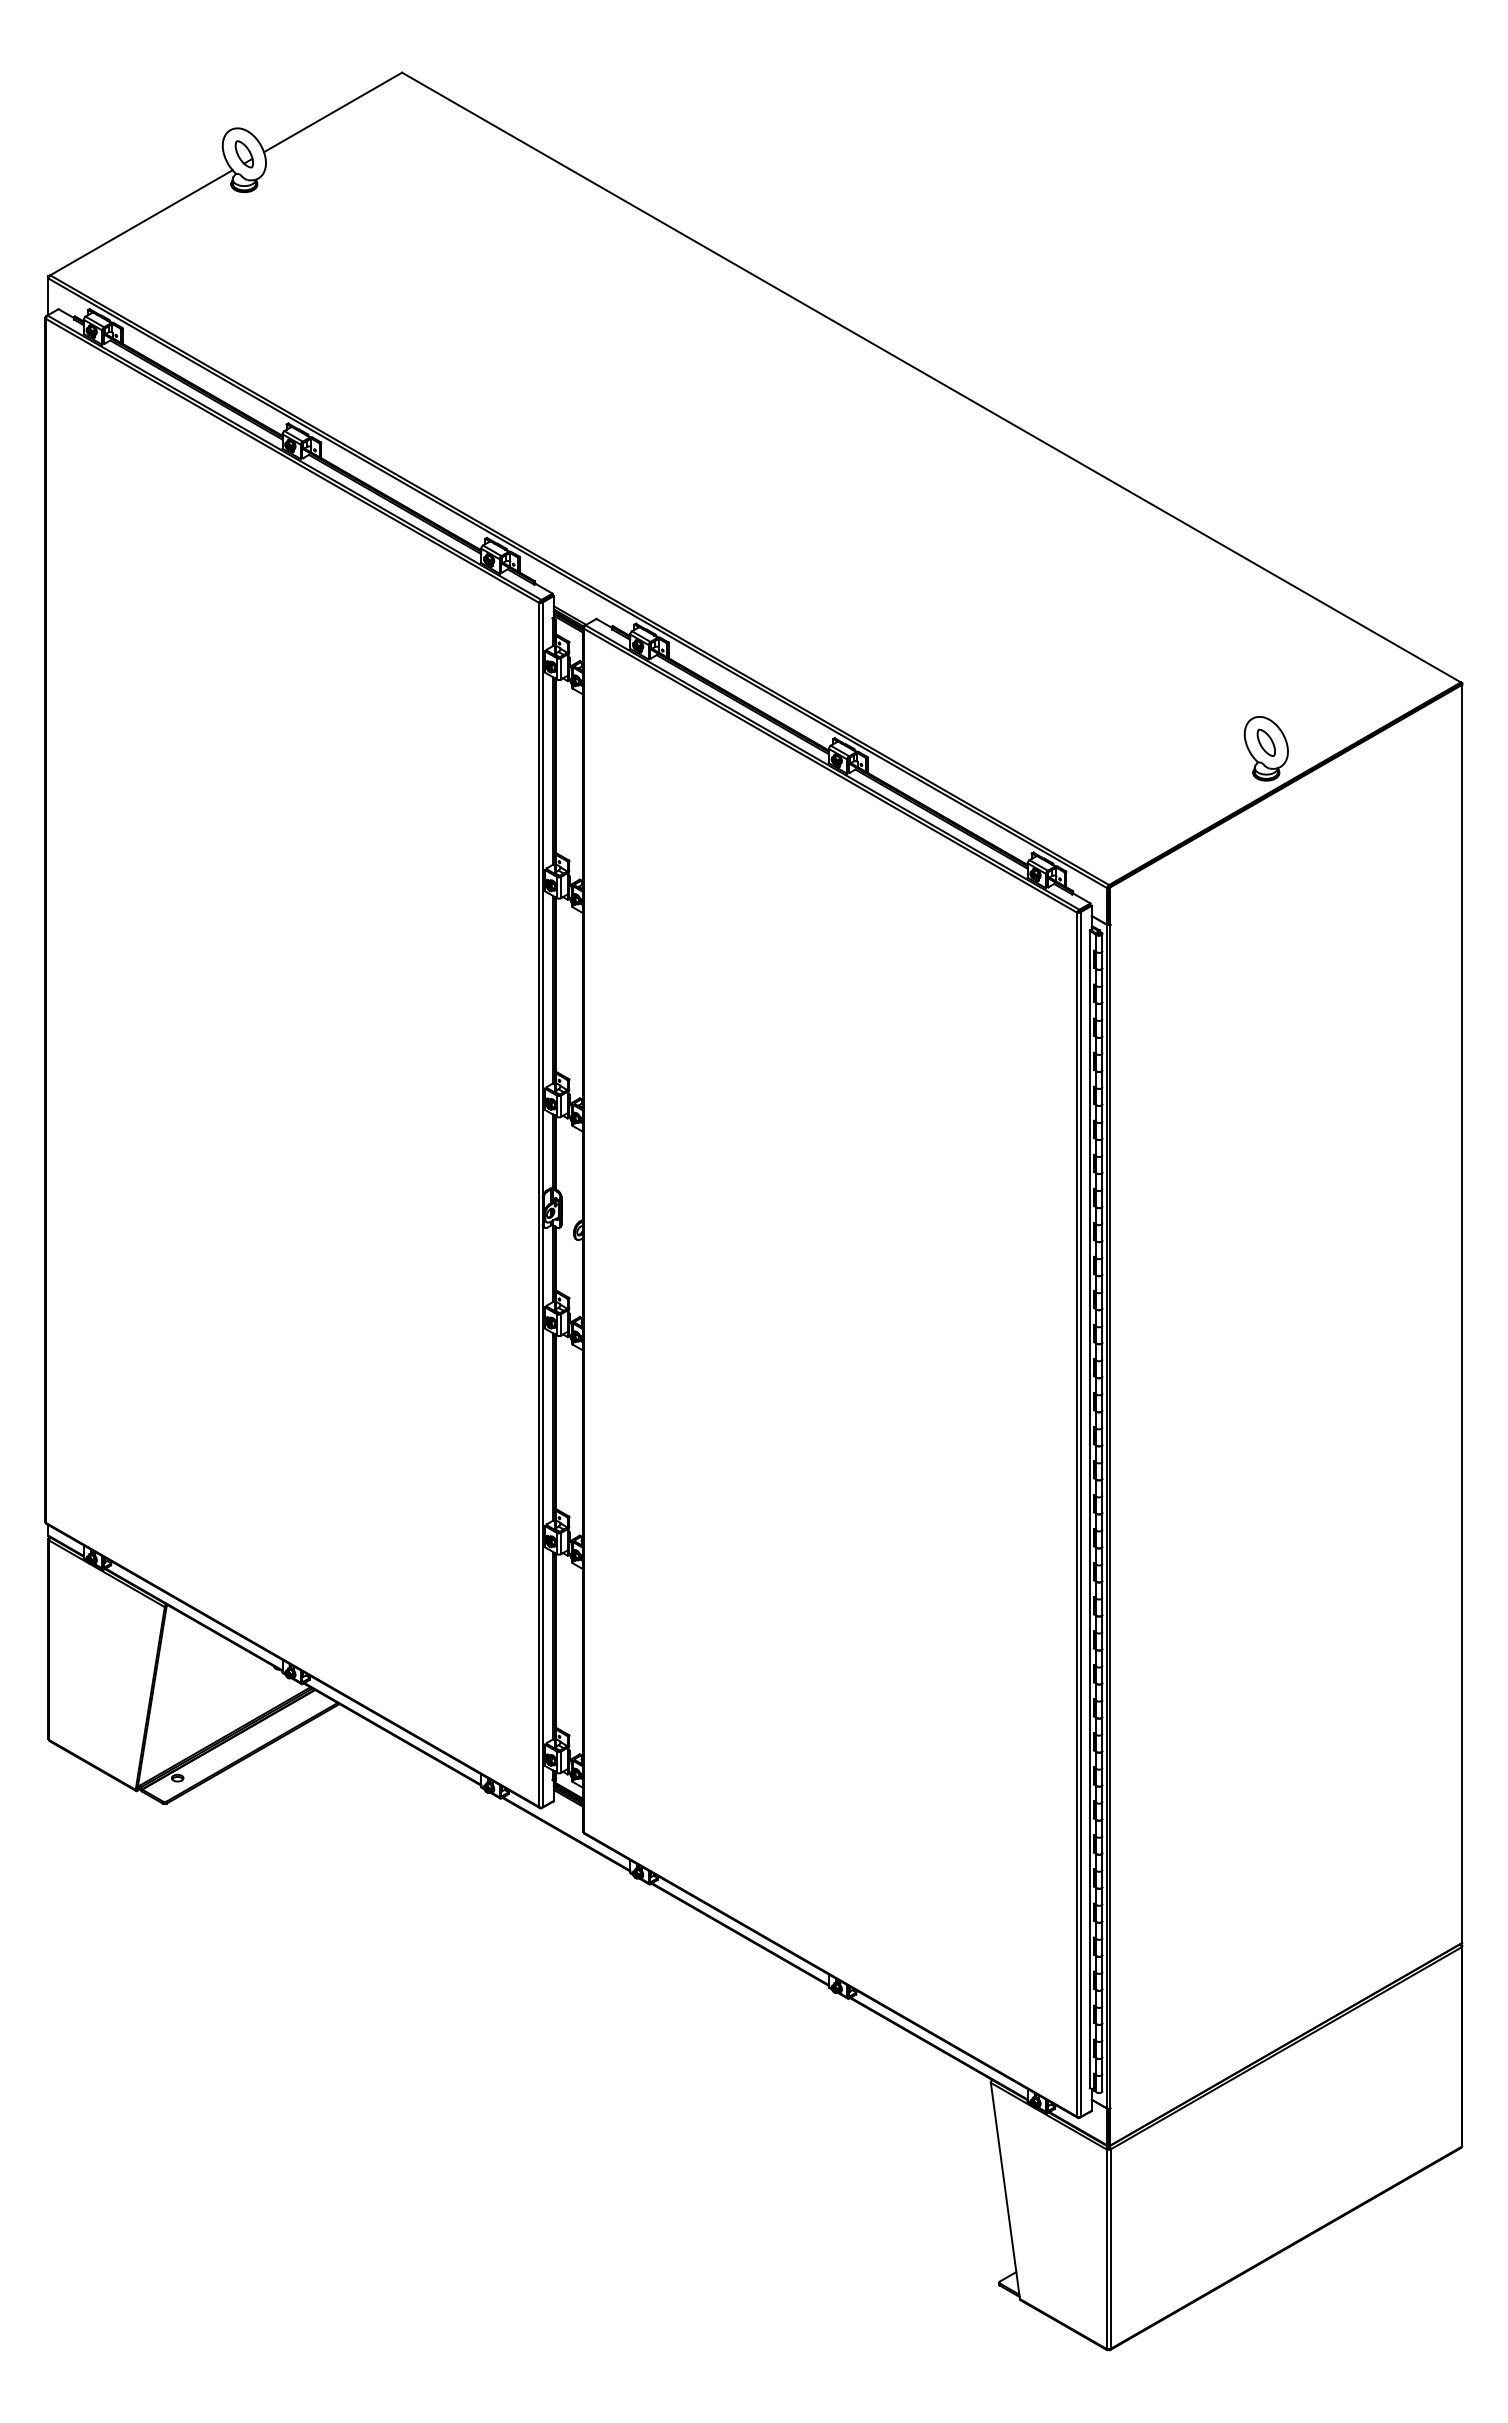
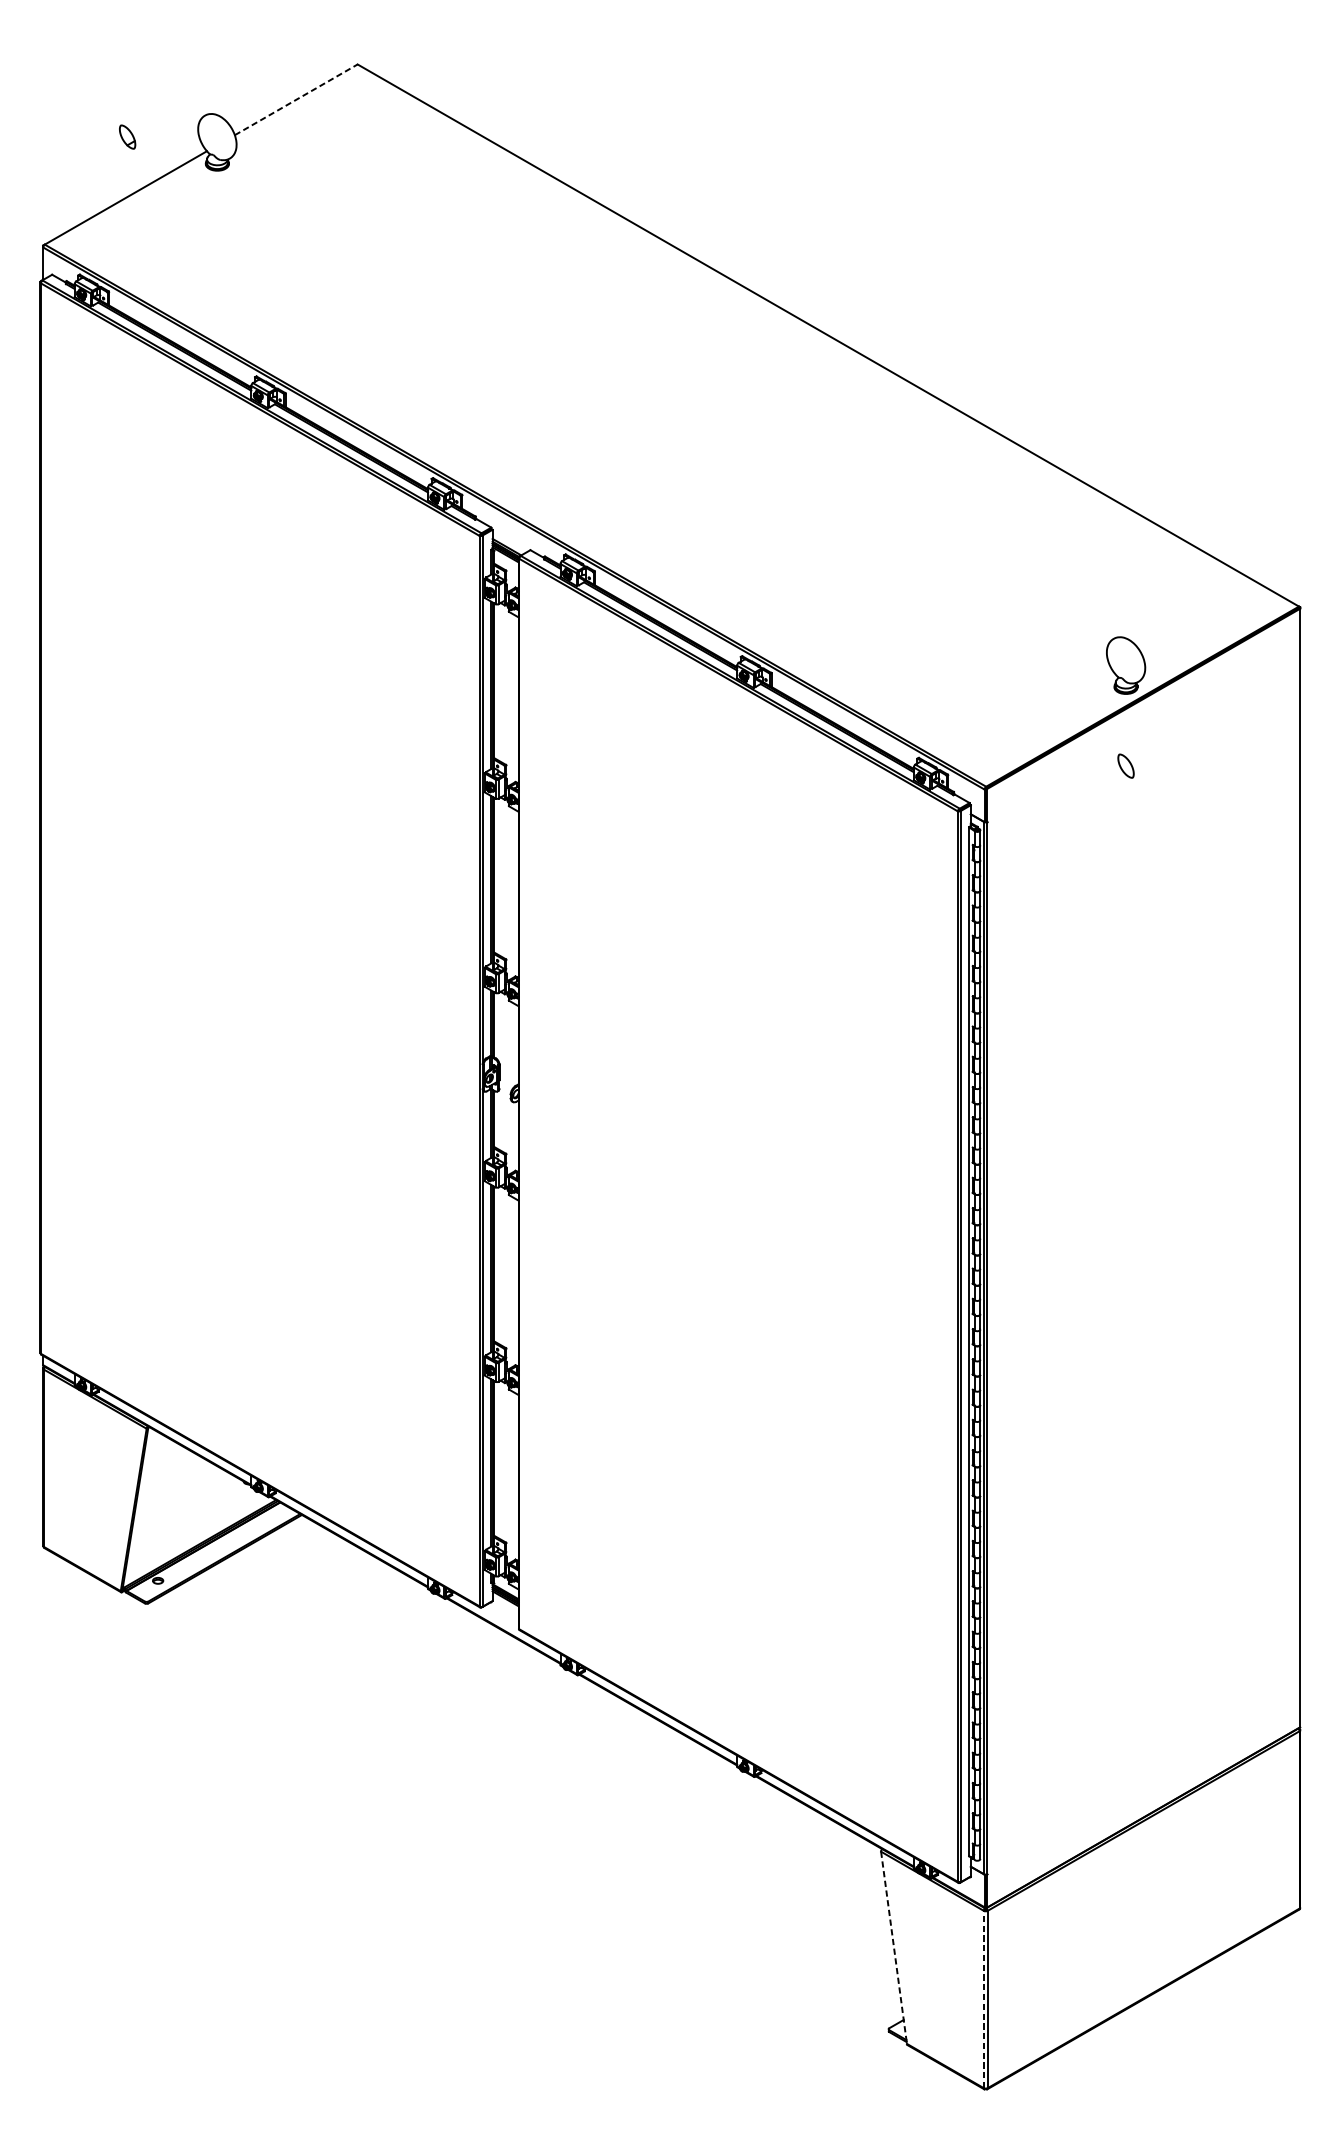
line: (333, 112) -> (296, 99), solid -> dashed
part: (243, 154) -> (126, 137), moved
part: (1265, 742) -> (1125, 765), moved
line: (1005, 2191) -> (894, 1948), solid -> dashed
line: (1106, 2249) -> (983, 1999), solid -> dashed

